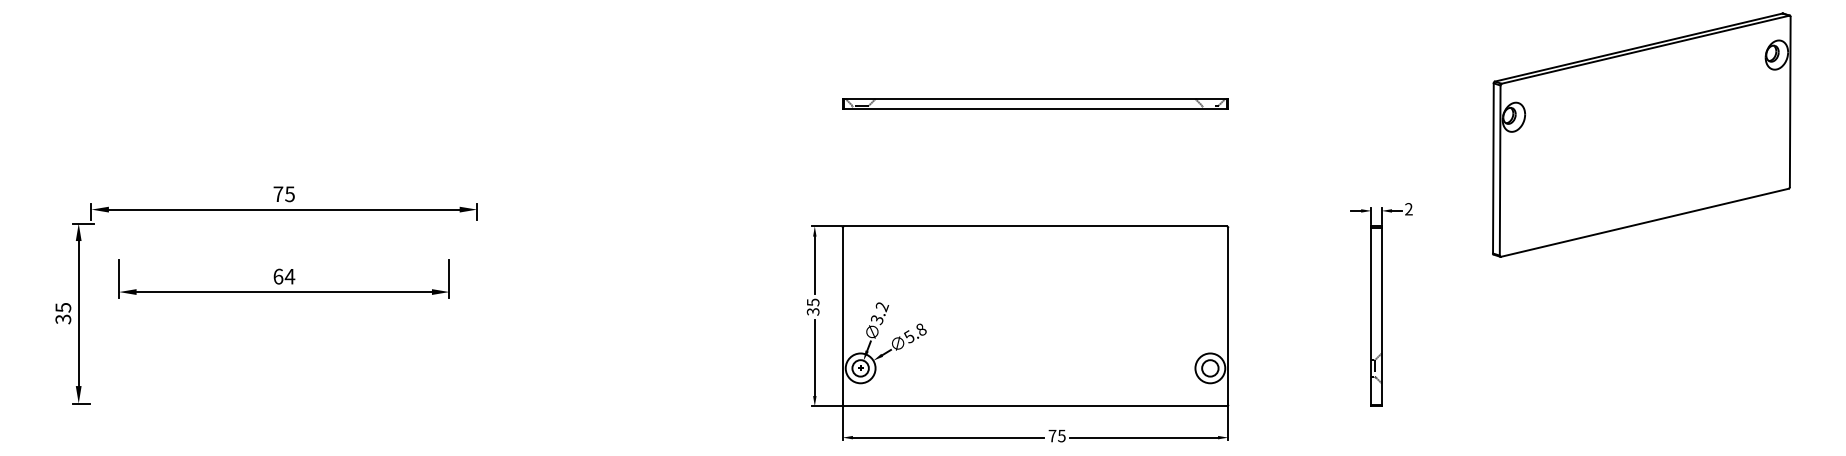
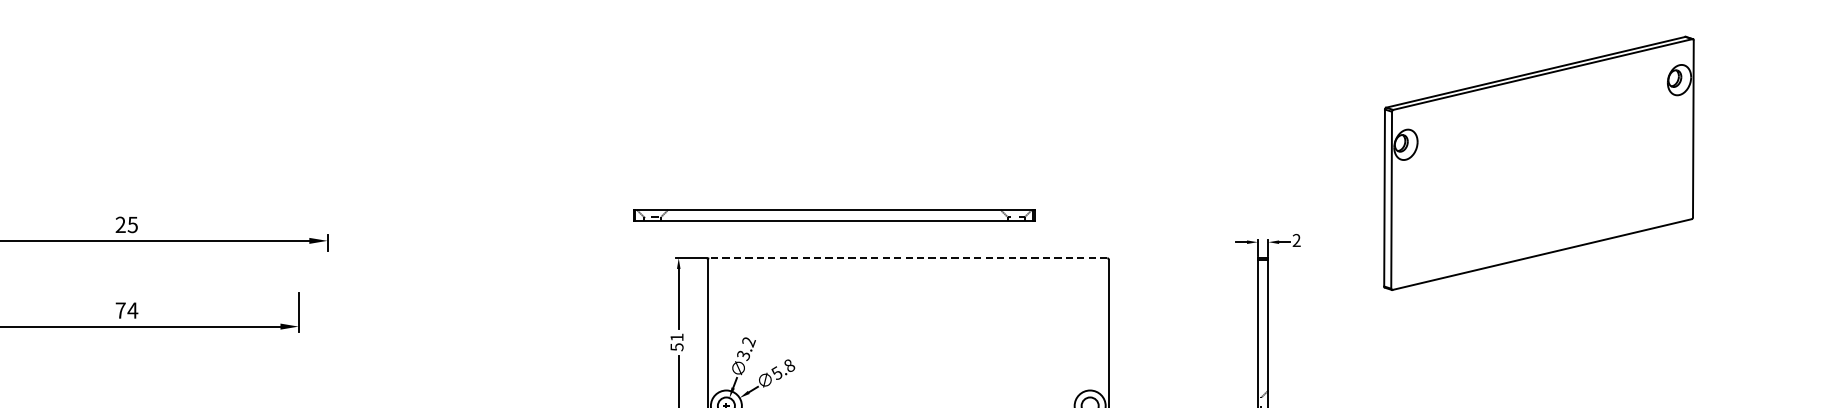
part: (1035, 103) -> (834, 214), moved
text: (278, 193) -> (120, 224), 75 -> 25
line: (1035, 226) -> (908, 258), solid -> dashed
text: (278, 276) -> (120, 310), 64 -> 74
text: (812, 306) -> (676, 341), 35 -> 51

